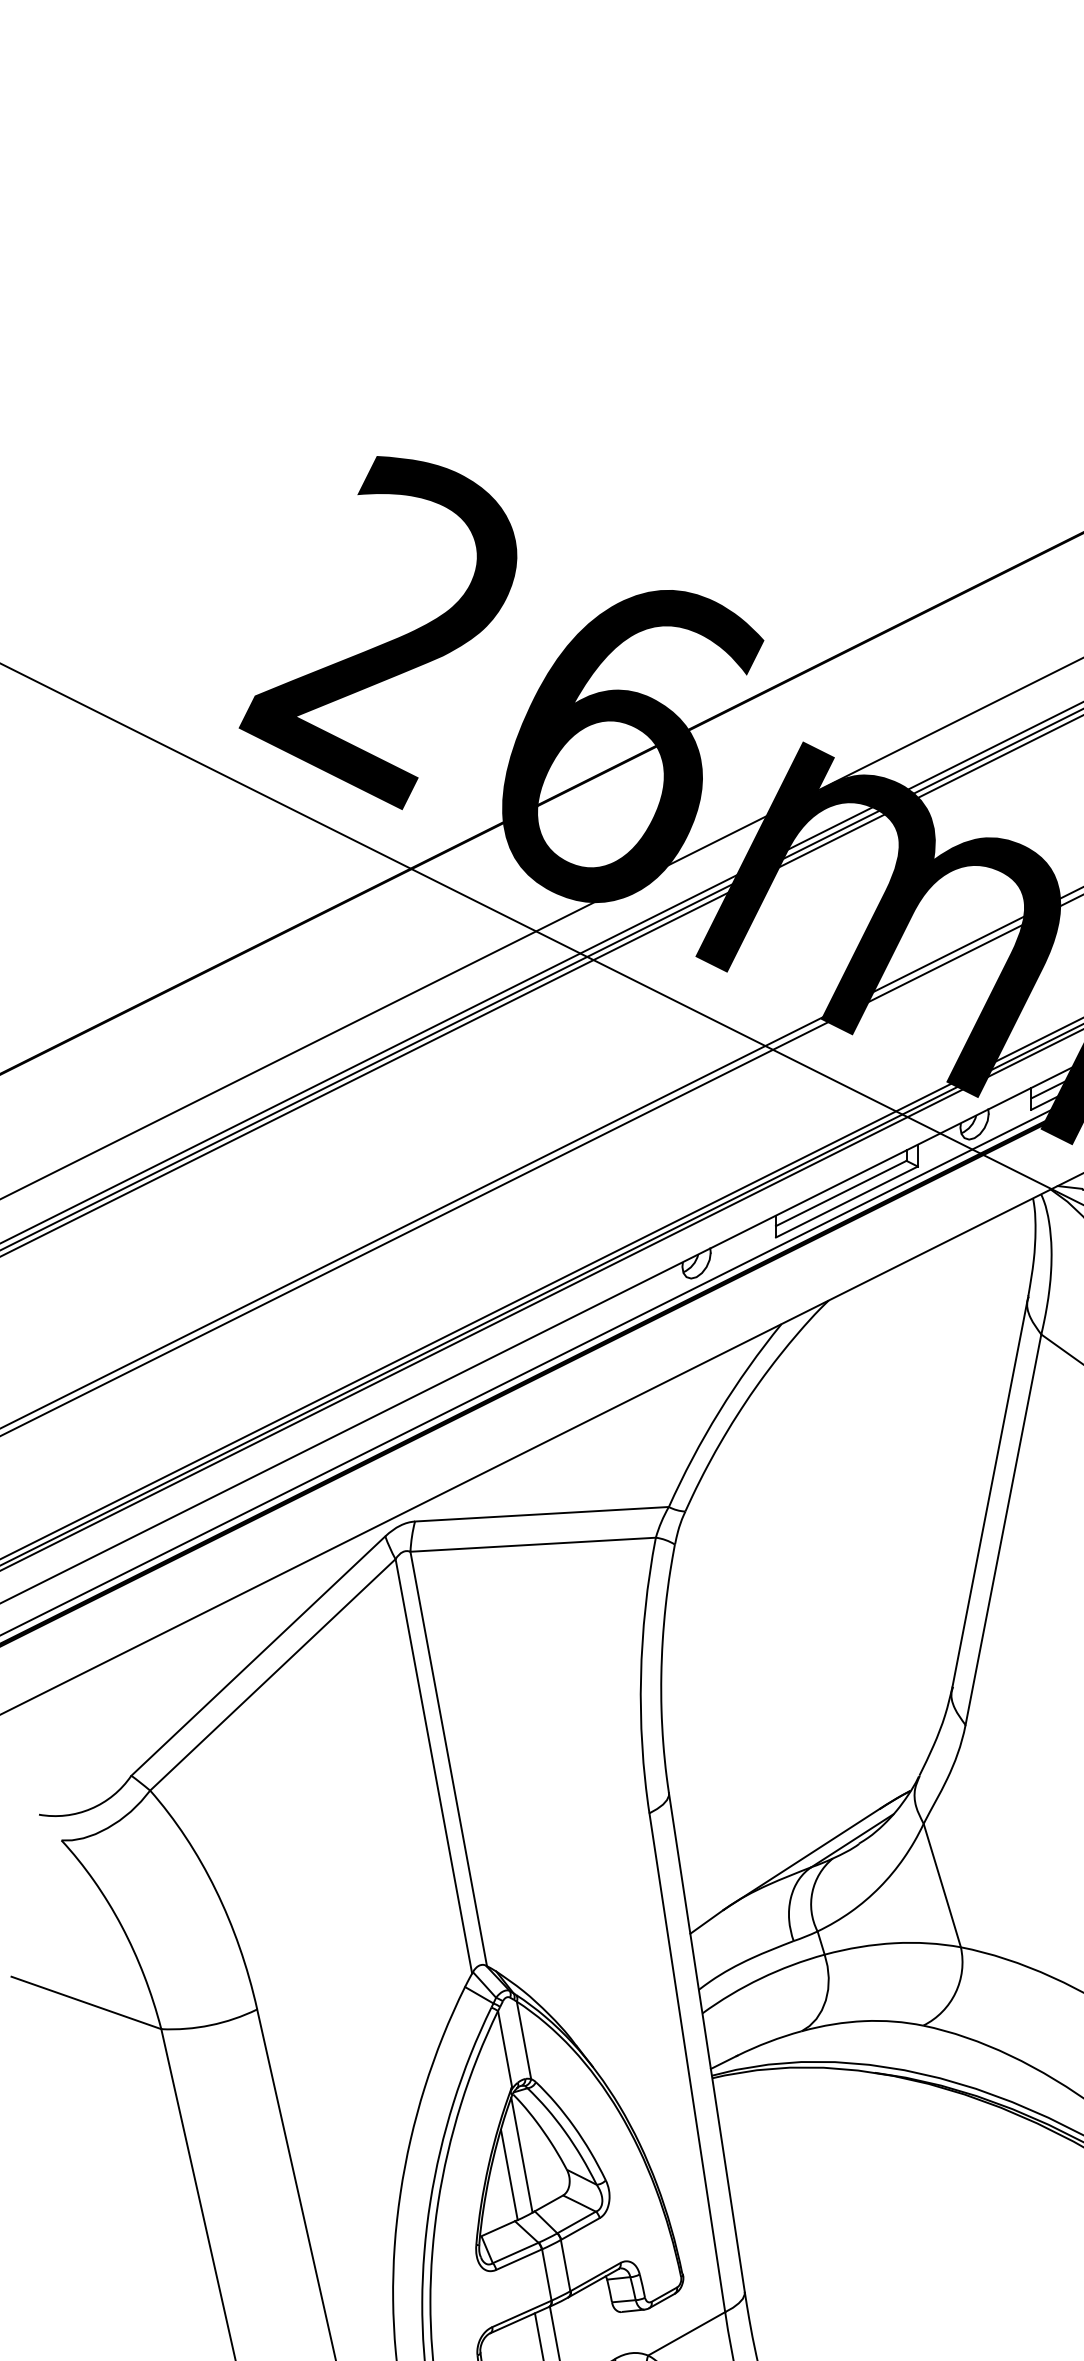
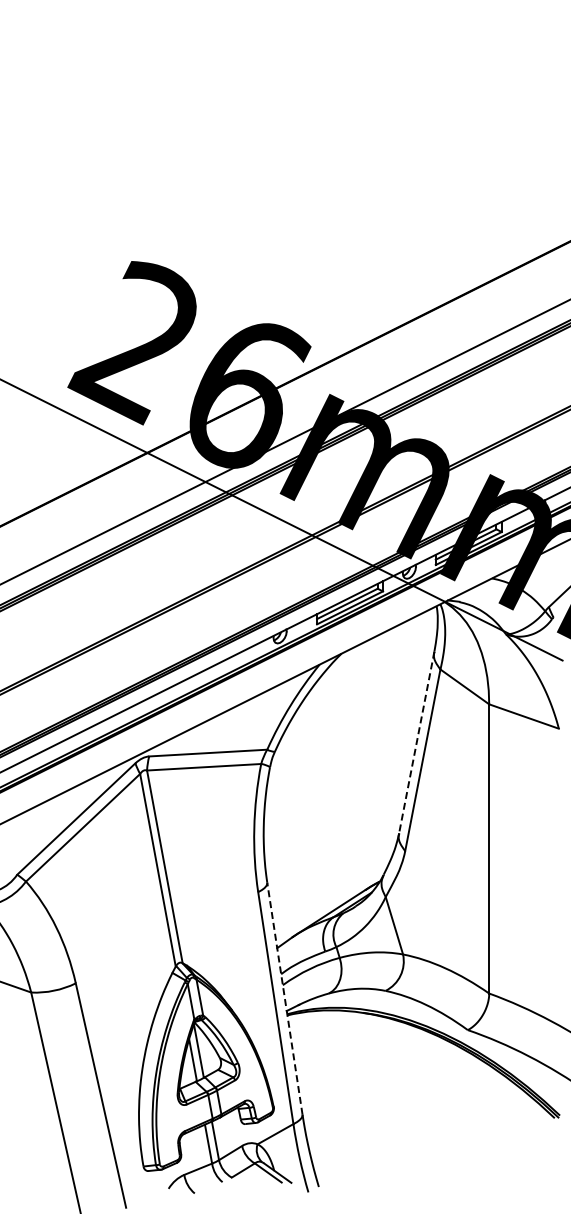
line: (989, 1491) -> (416, 742), solid -> dashed
line: (705, 2041) -> (284, 998), solid -> dashed

